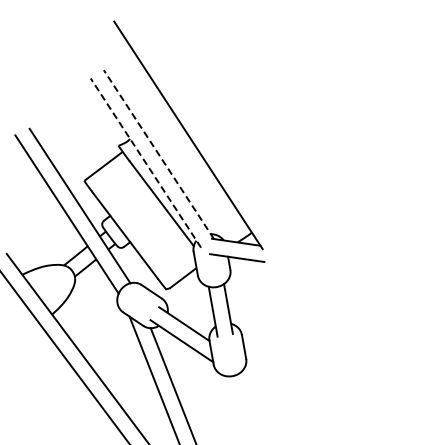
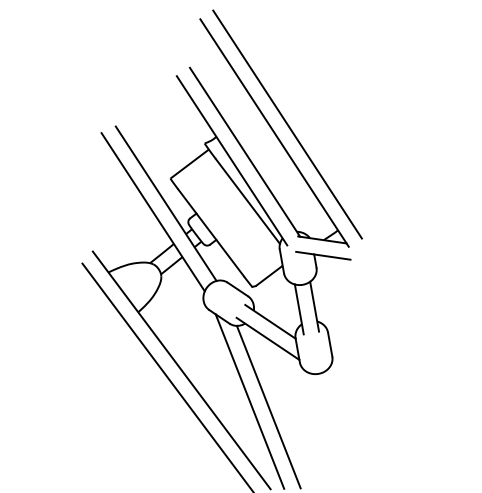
line: (201, 126) -> (287, 124), added
line: (159, 154) -> (245, 152), dashed -> solid
line: (145, 162) -> (231, 160), dashed -> solid

